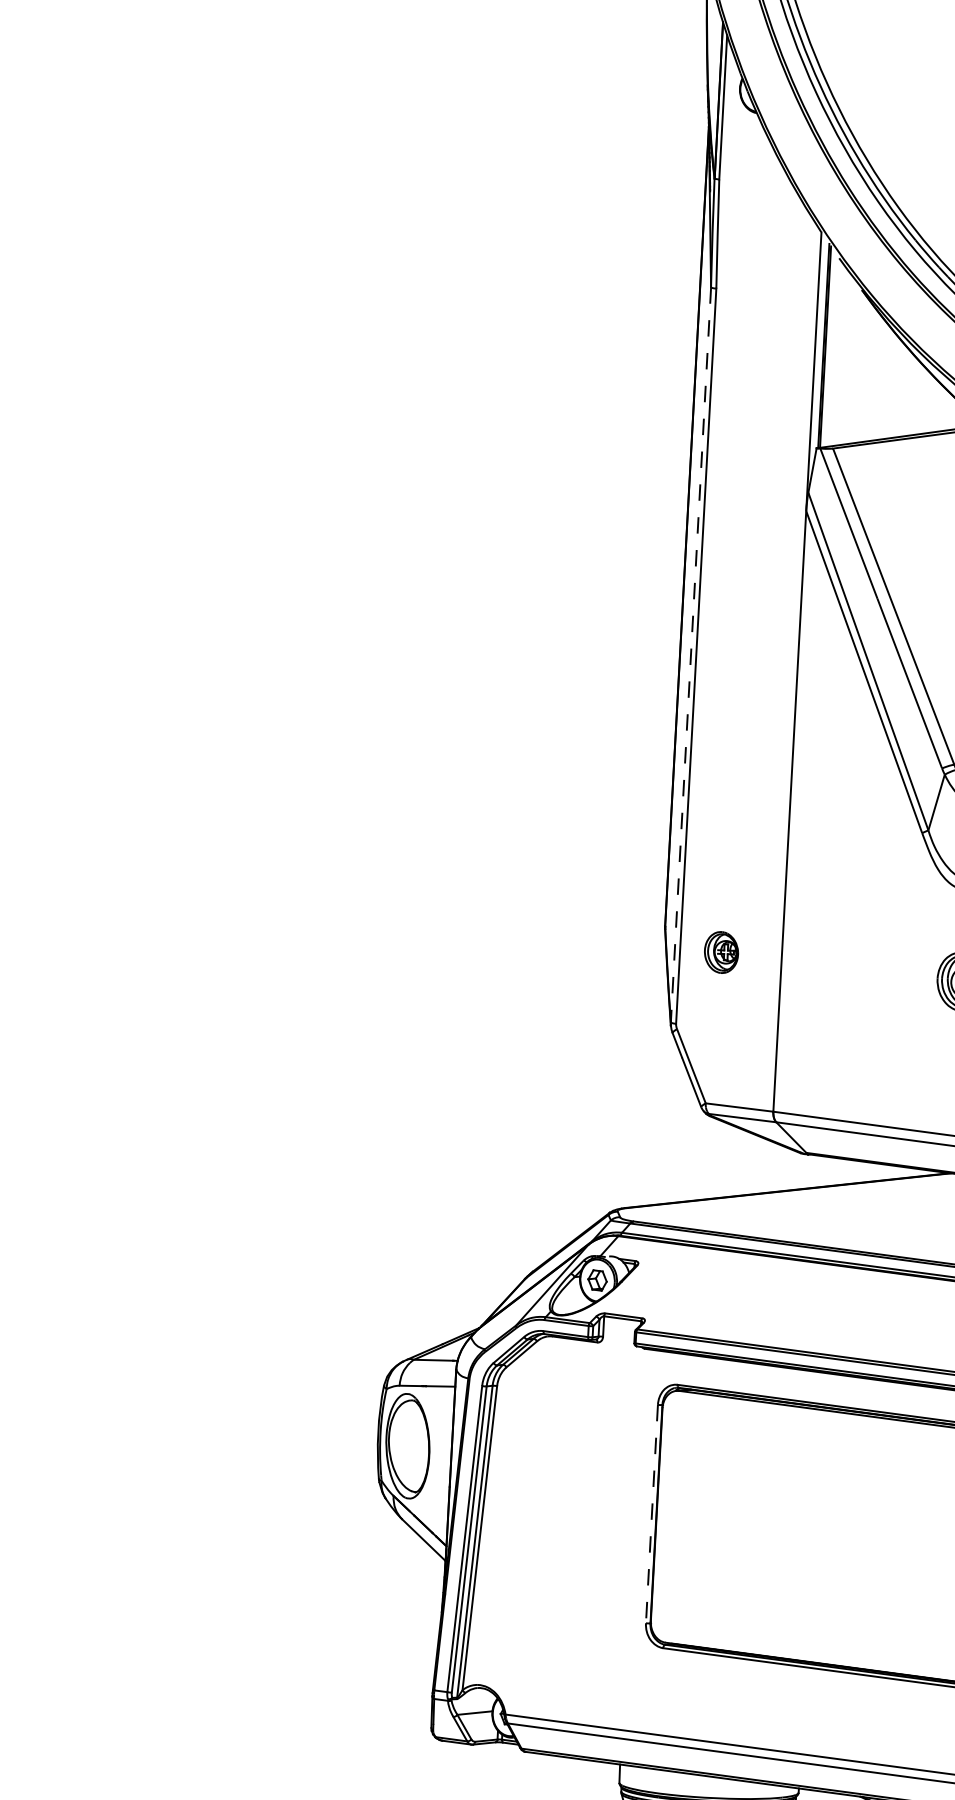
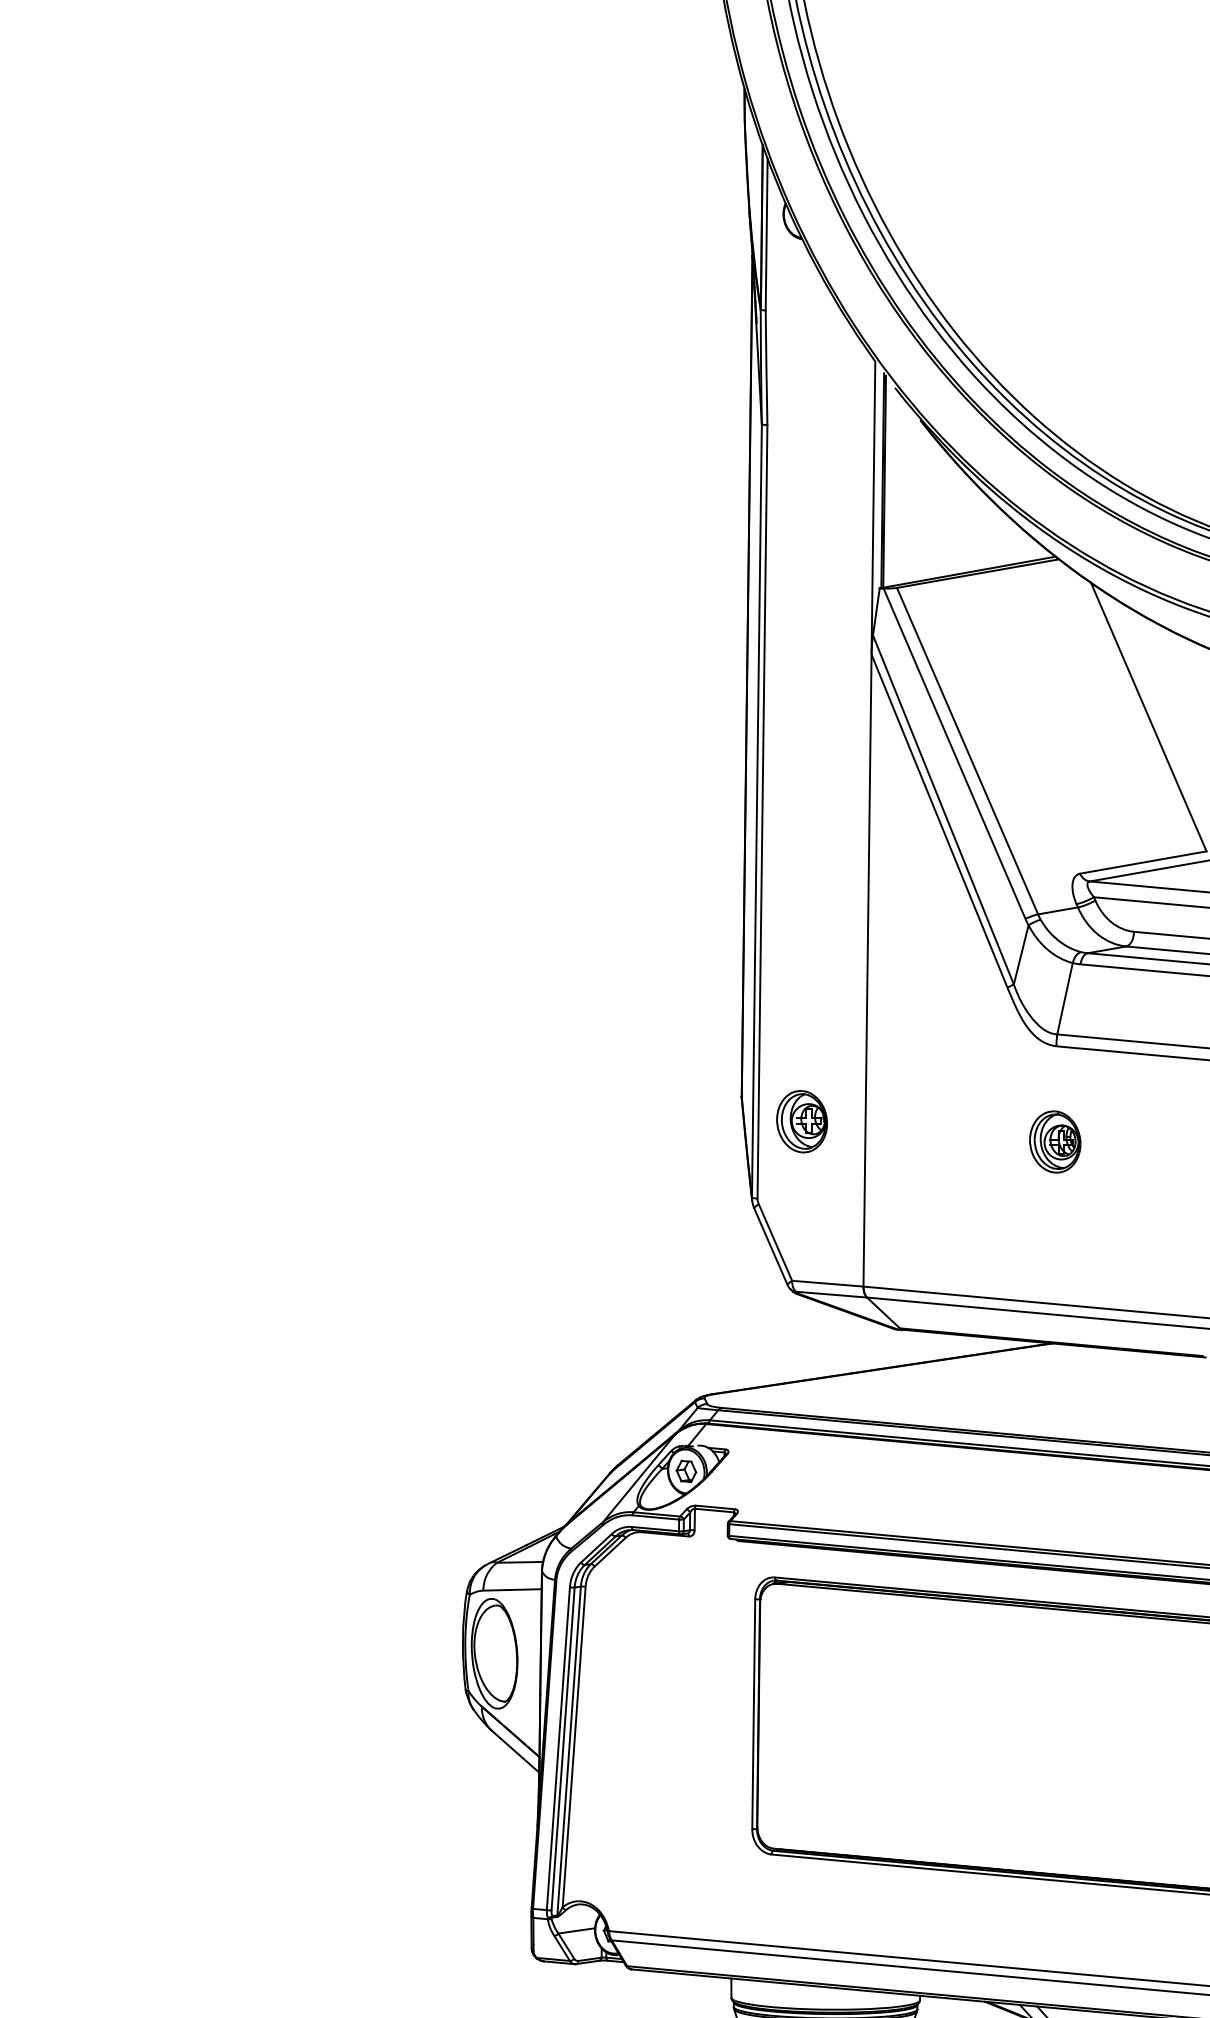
line: (690, 654) -> (756, 810), dashed -> solid
part: (720, 952) -> (801, 1121), size x1.43
line: (651, 1514) -> (753, 1714), dashed -> solid

